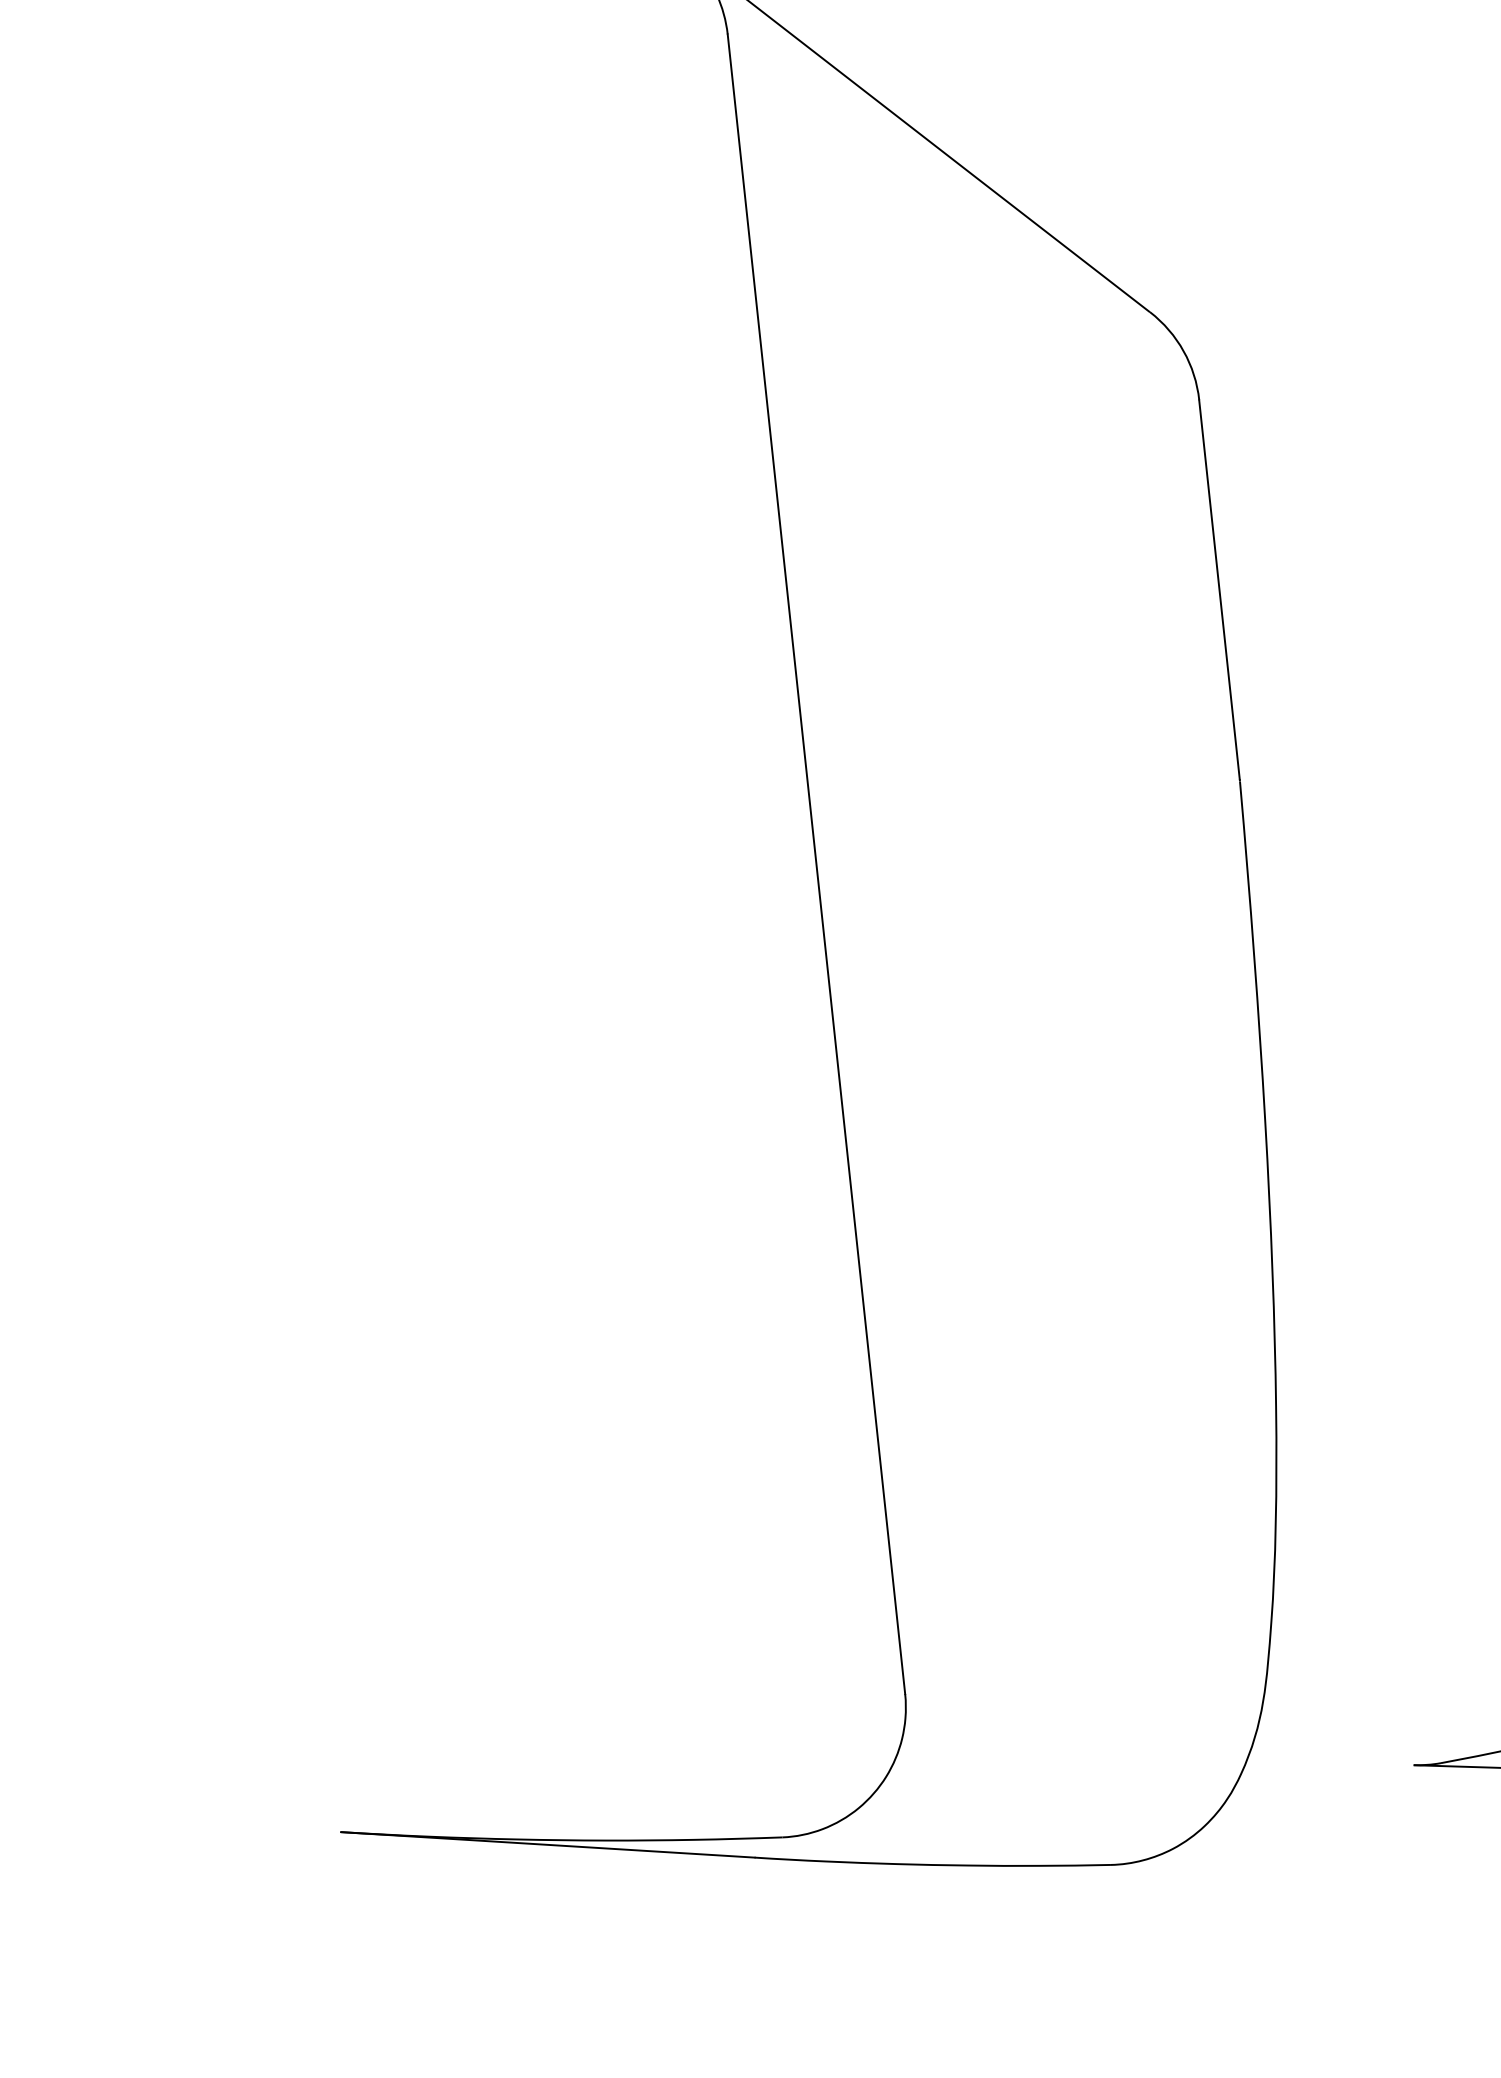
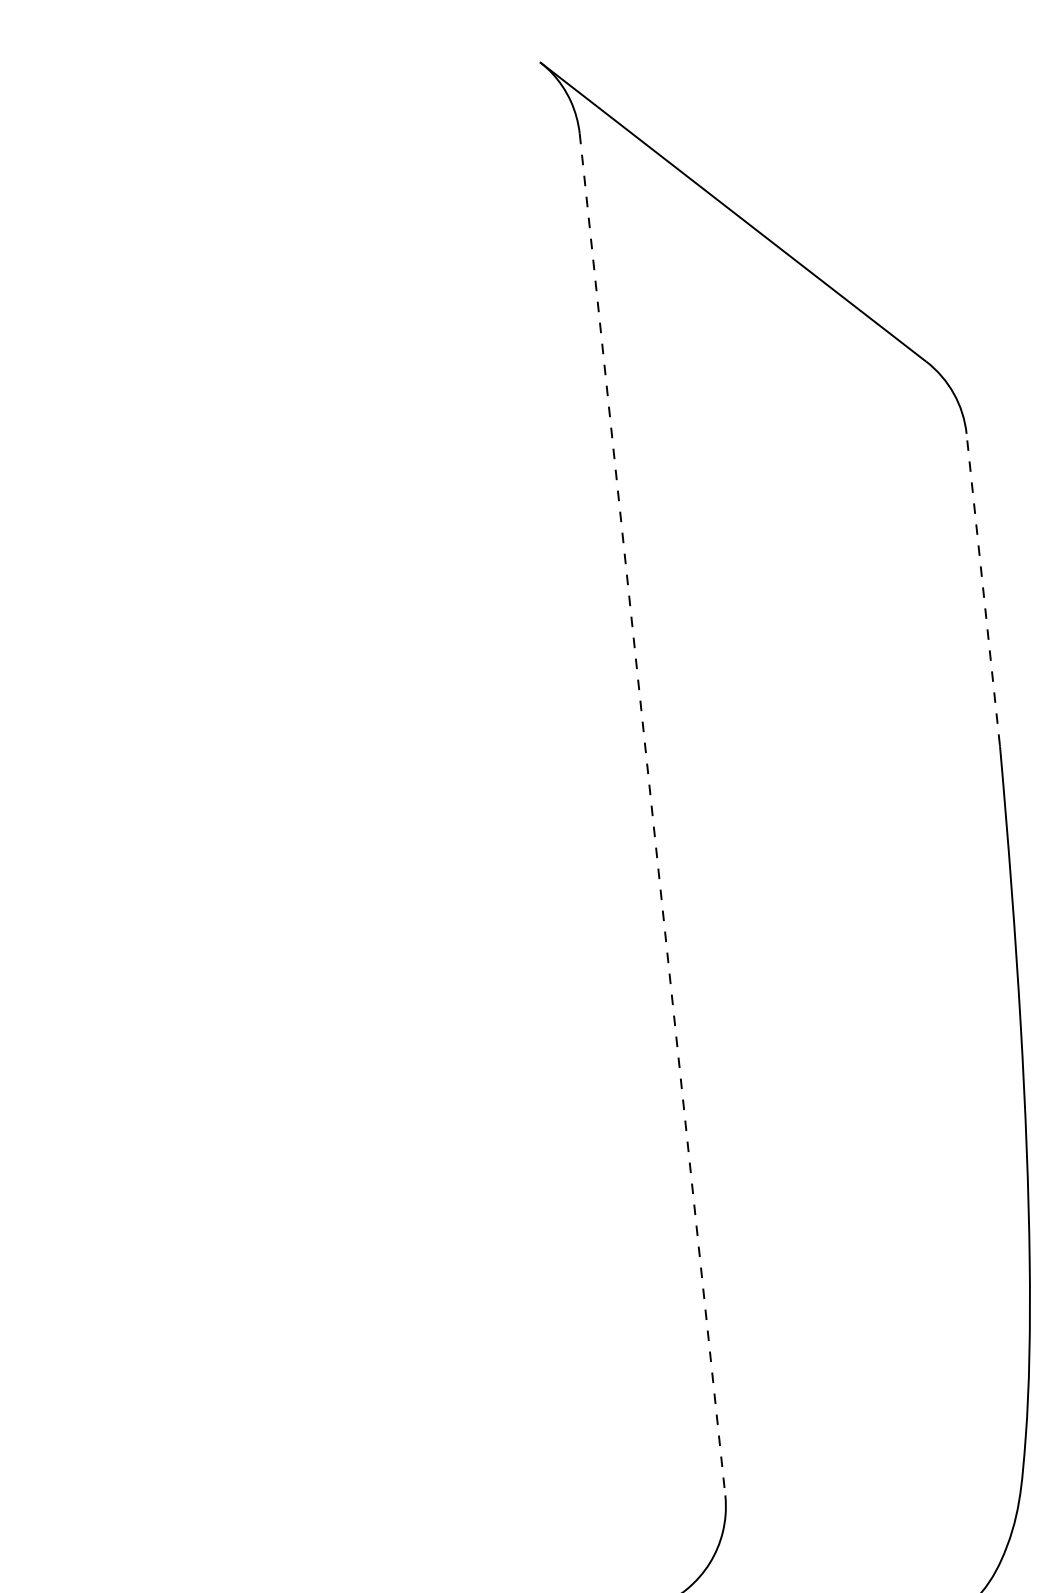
line: (1219, 589) -> (983, 589), solid -> dashed
line: (816, 864) -> (652, 814), solid -> dashed

